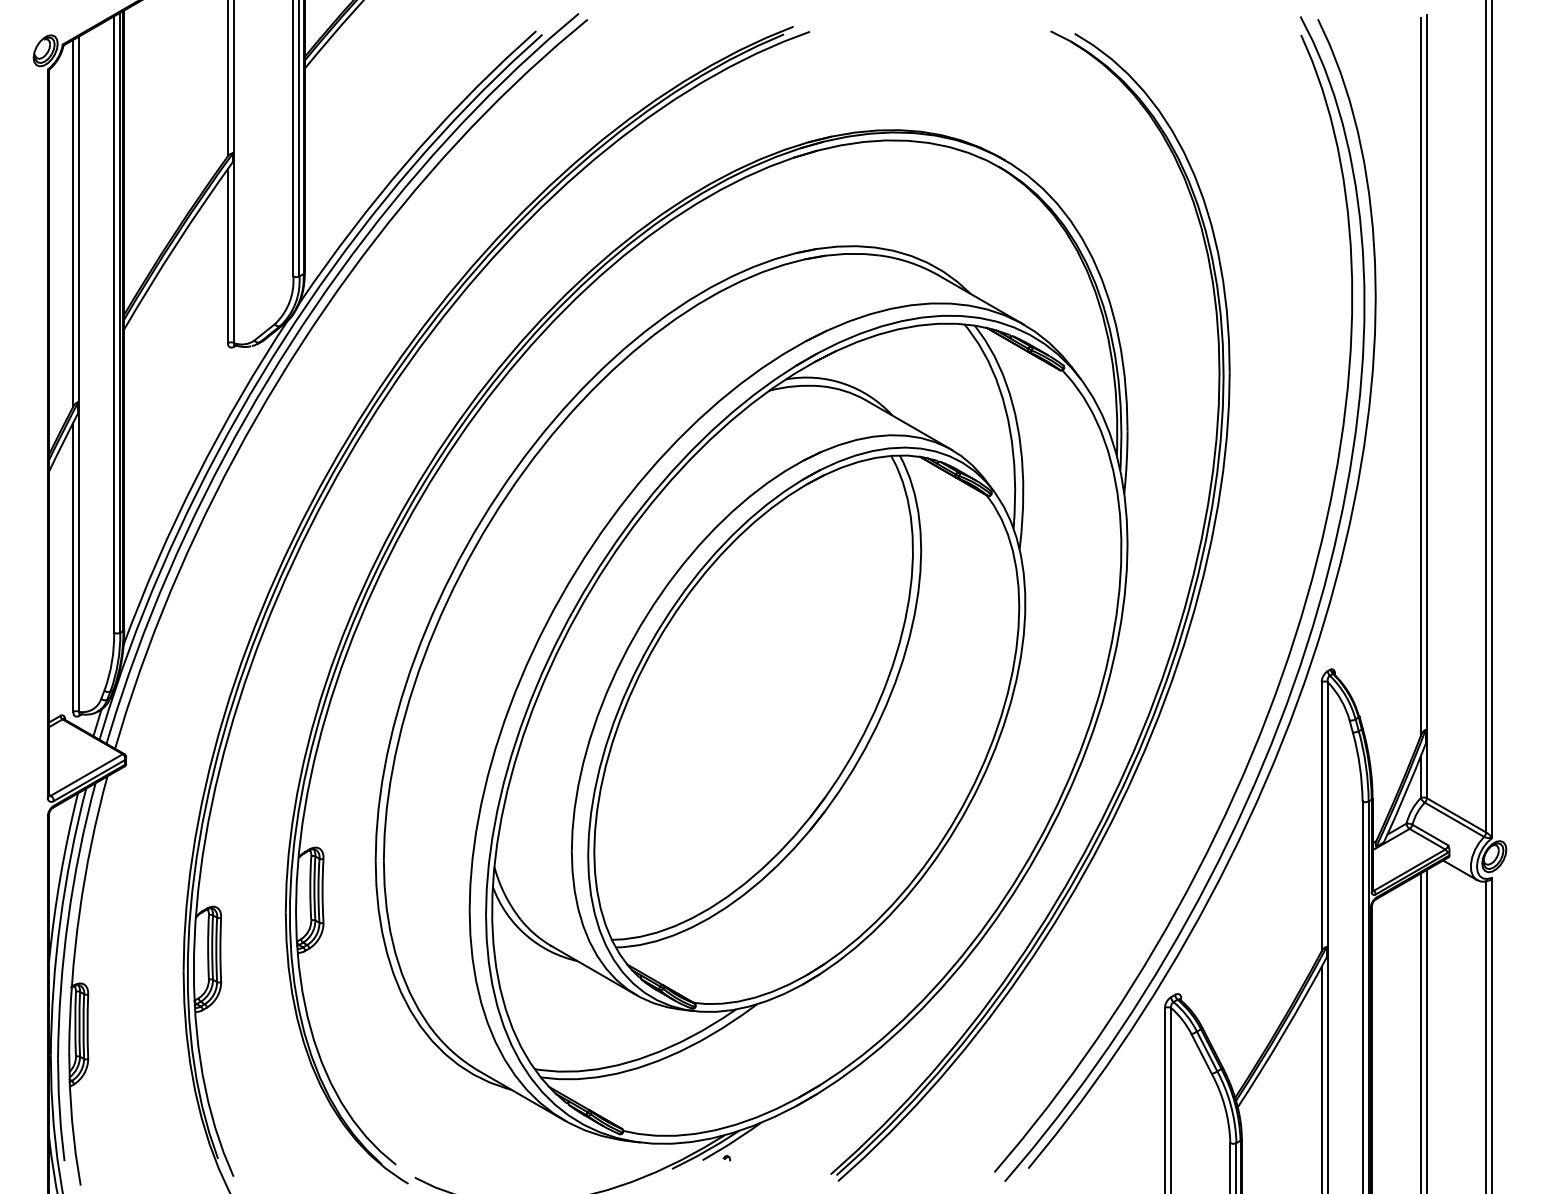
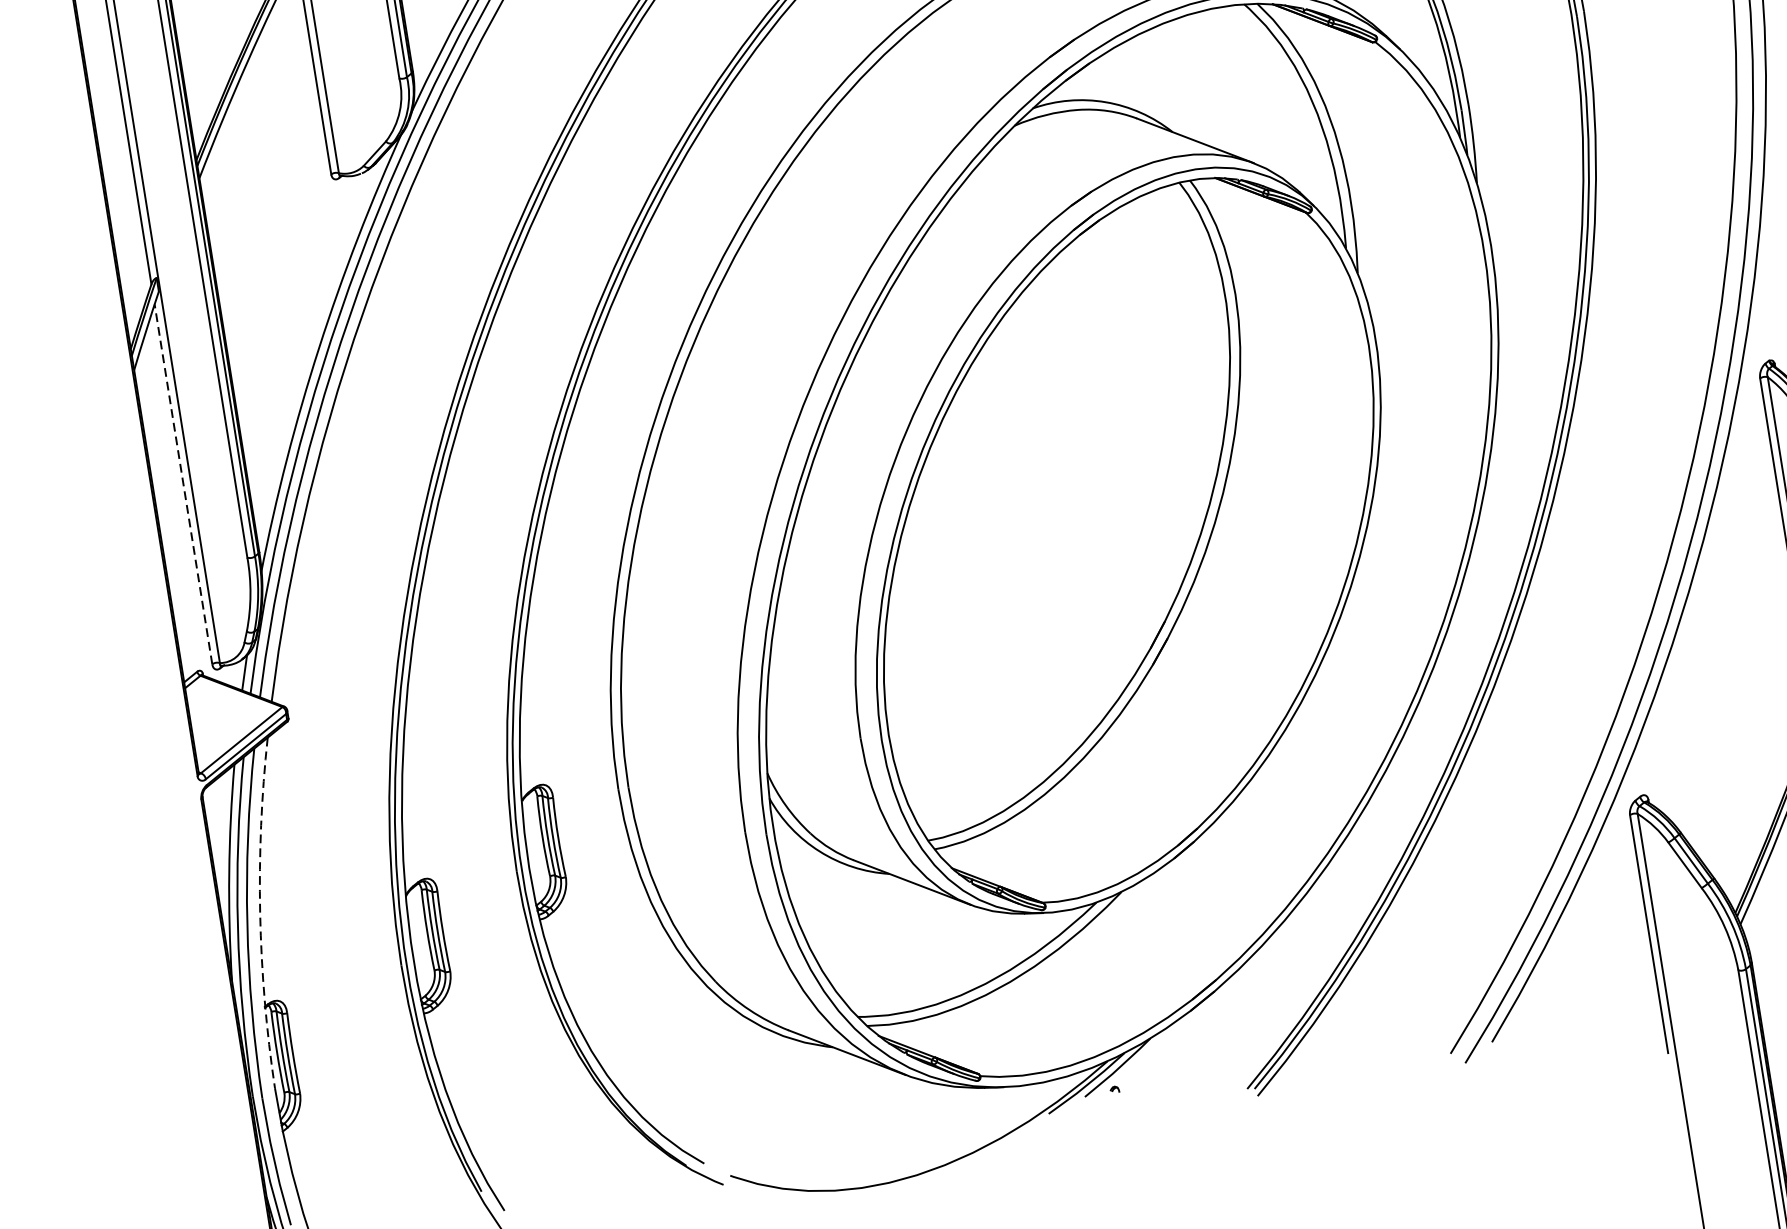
line: (73, 567) -> (183, 484), solid -> dashed
arc: (79, 912) -> (260, 912), solid -> dashed

